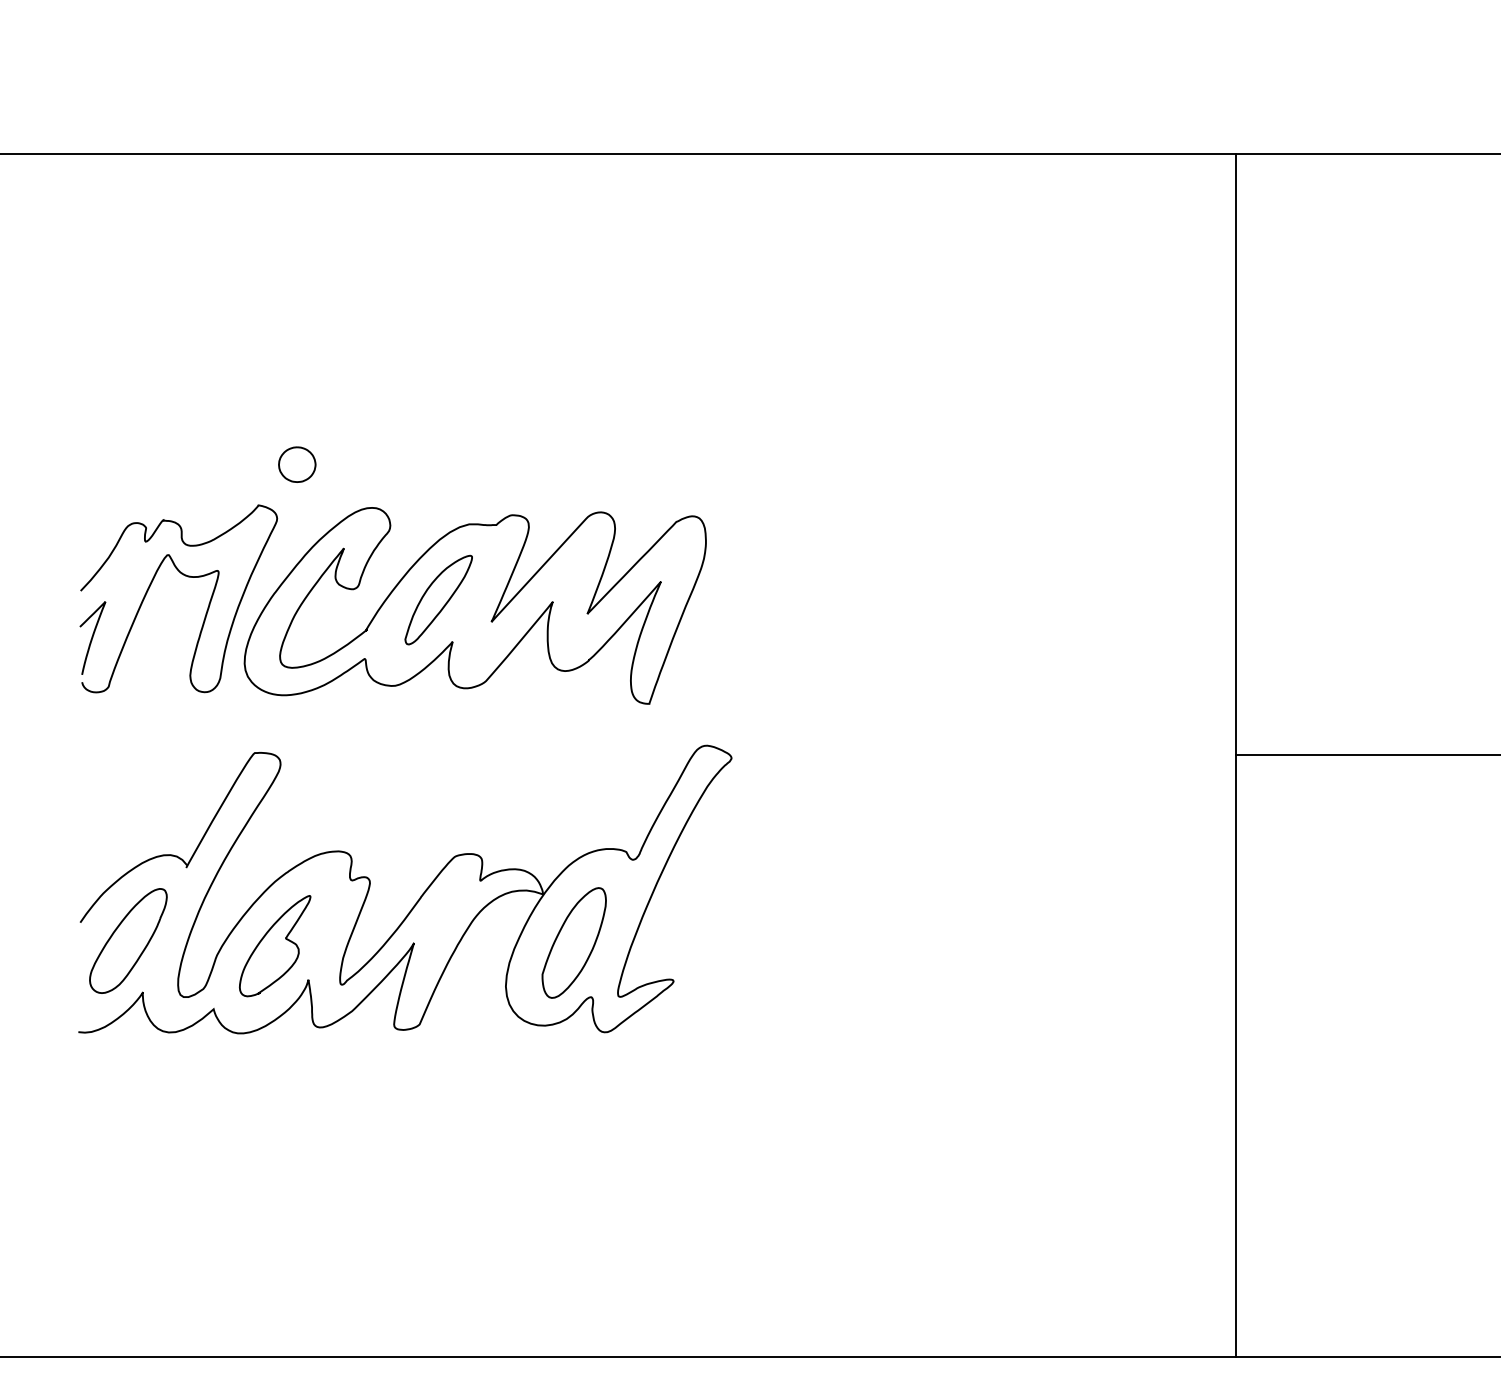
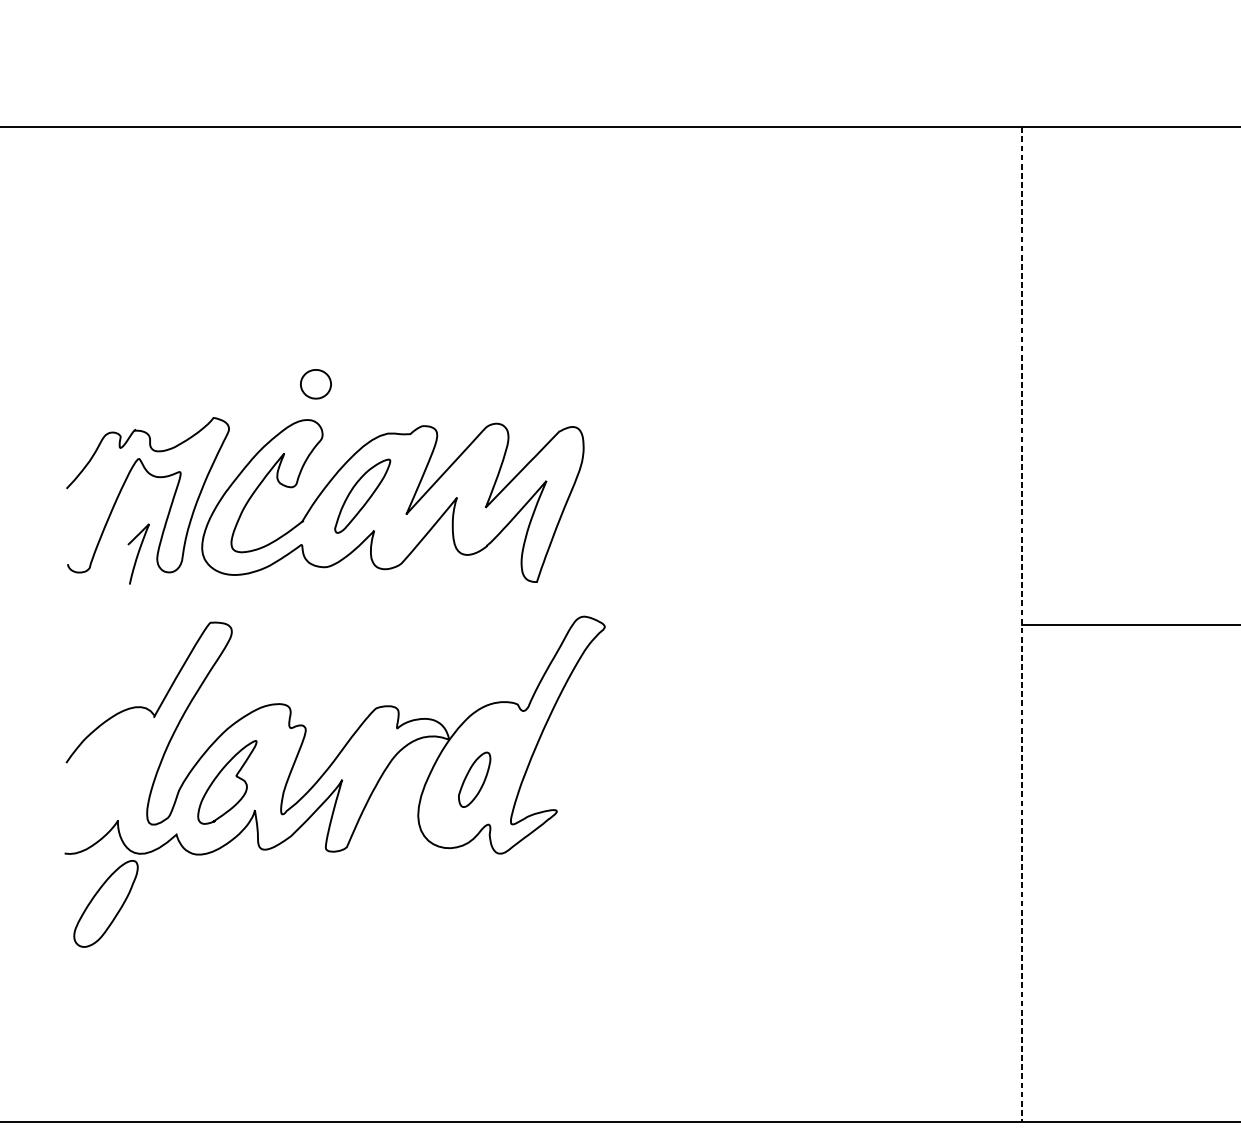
part: (297, 464) -> (316, 384), moved
curve: (92, 637) -> (138, 553), moved
line: (1236, 755) -> (1022, 624), solid -> dashed
part: (128, 940) -> (106, 903), moved
part: (573, 942) -> (474, 779), size x0.6

